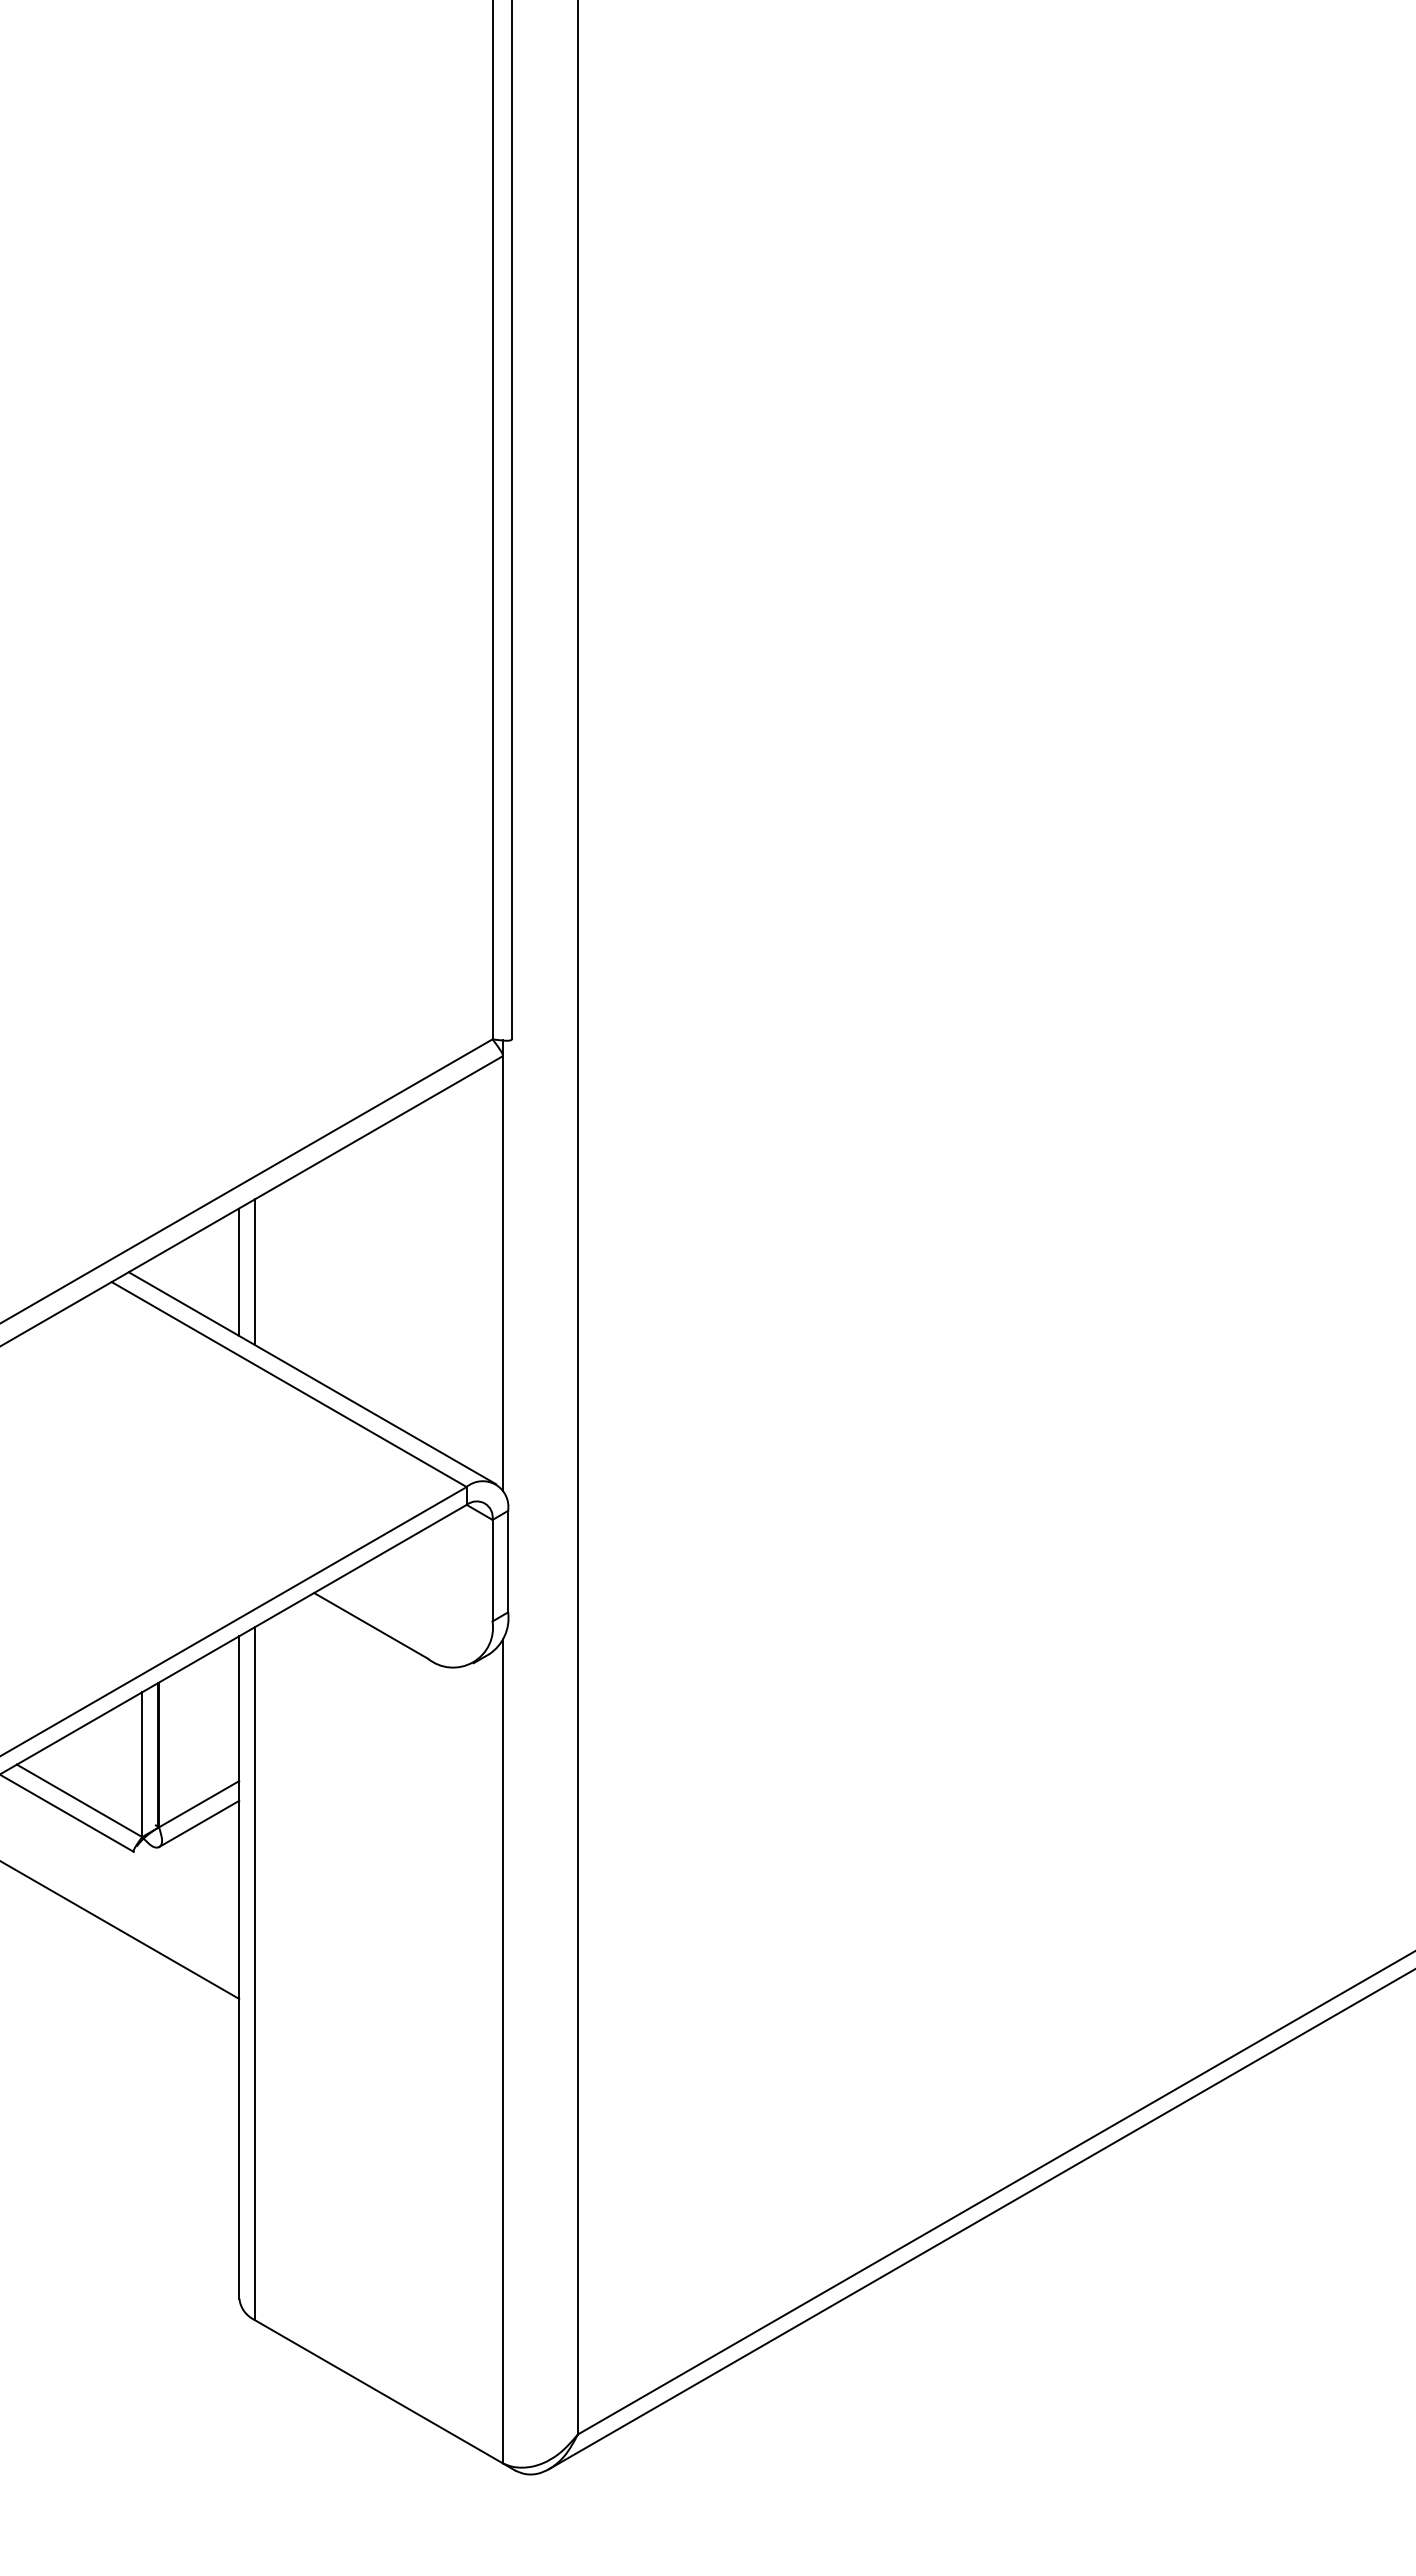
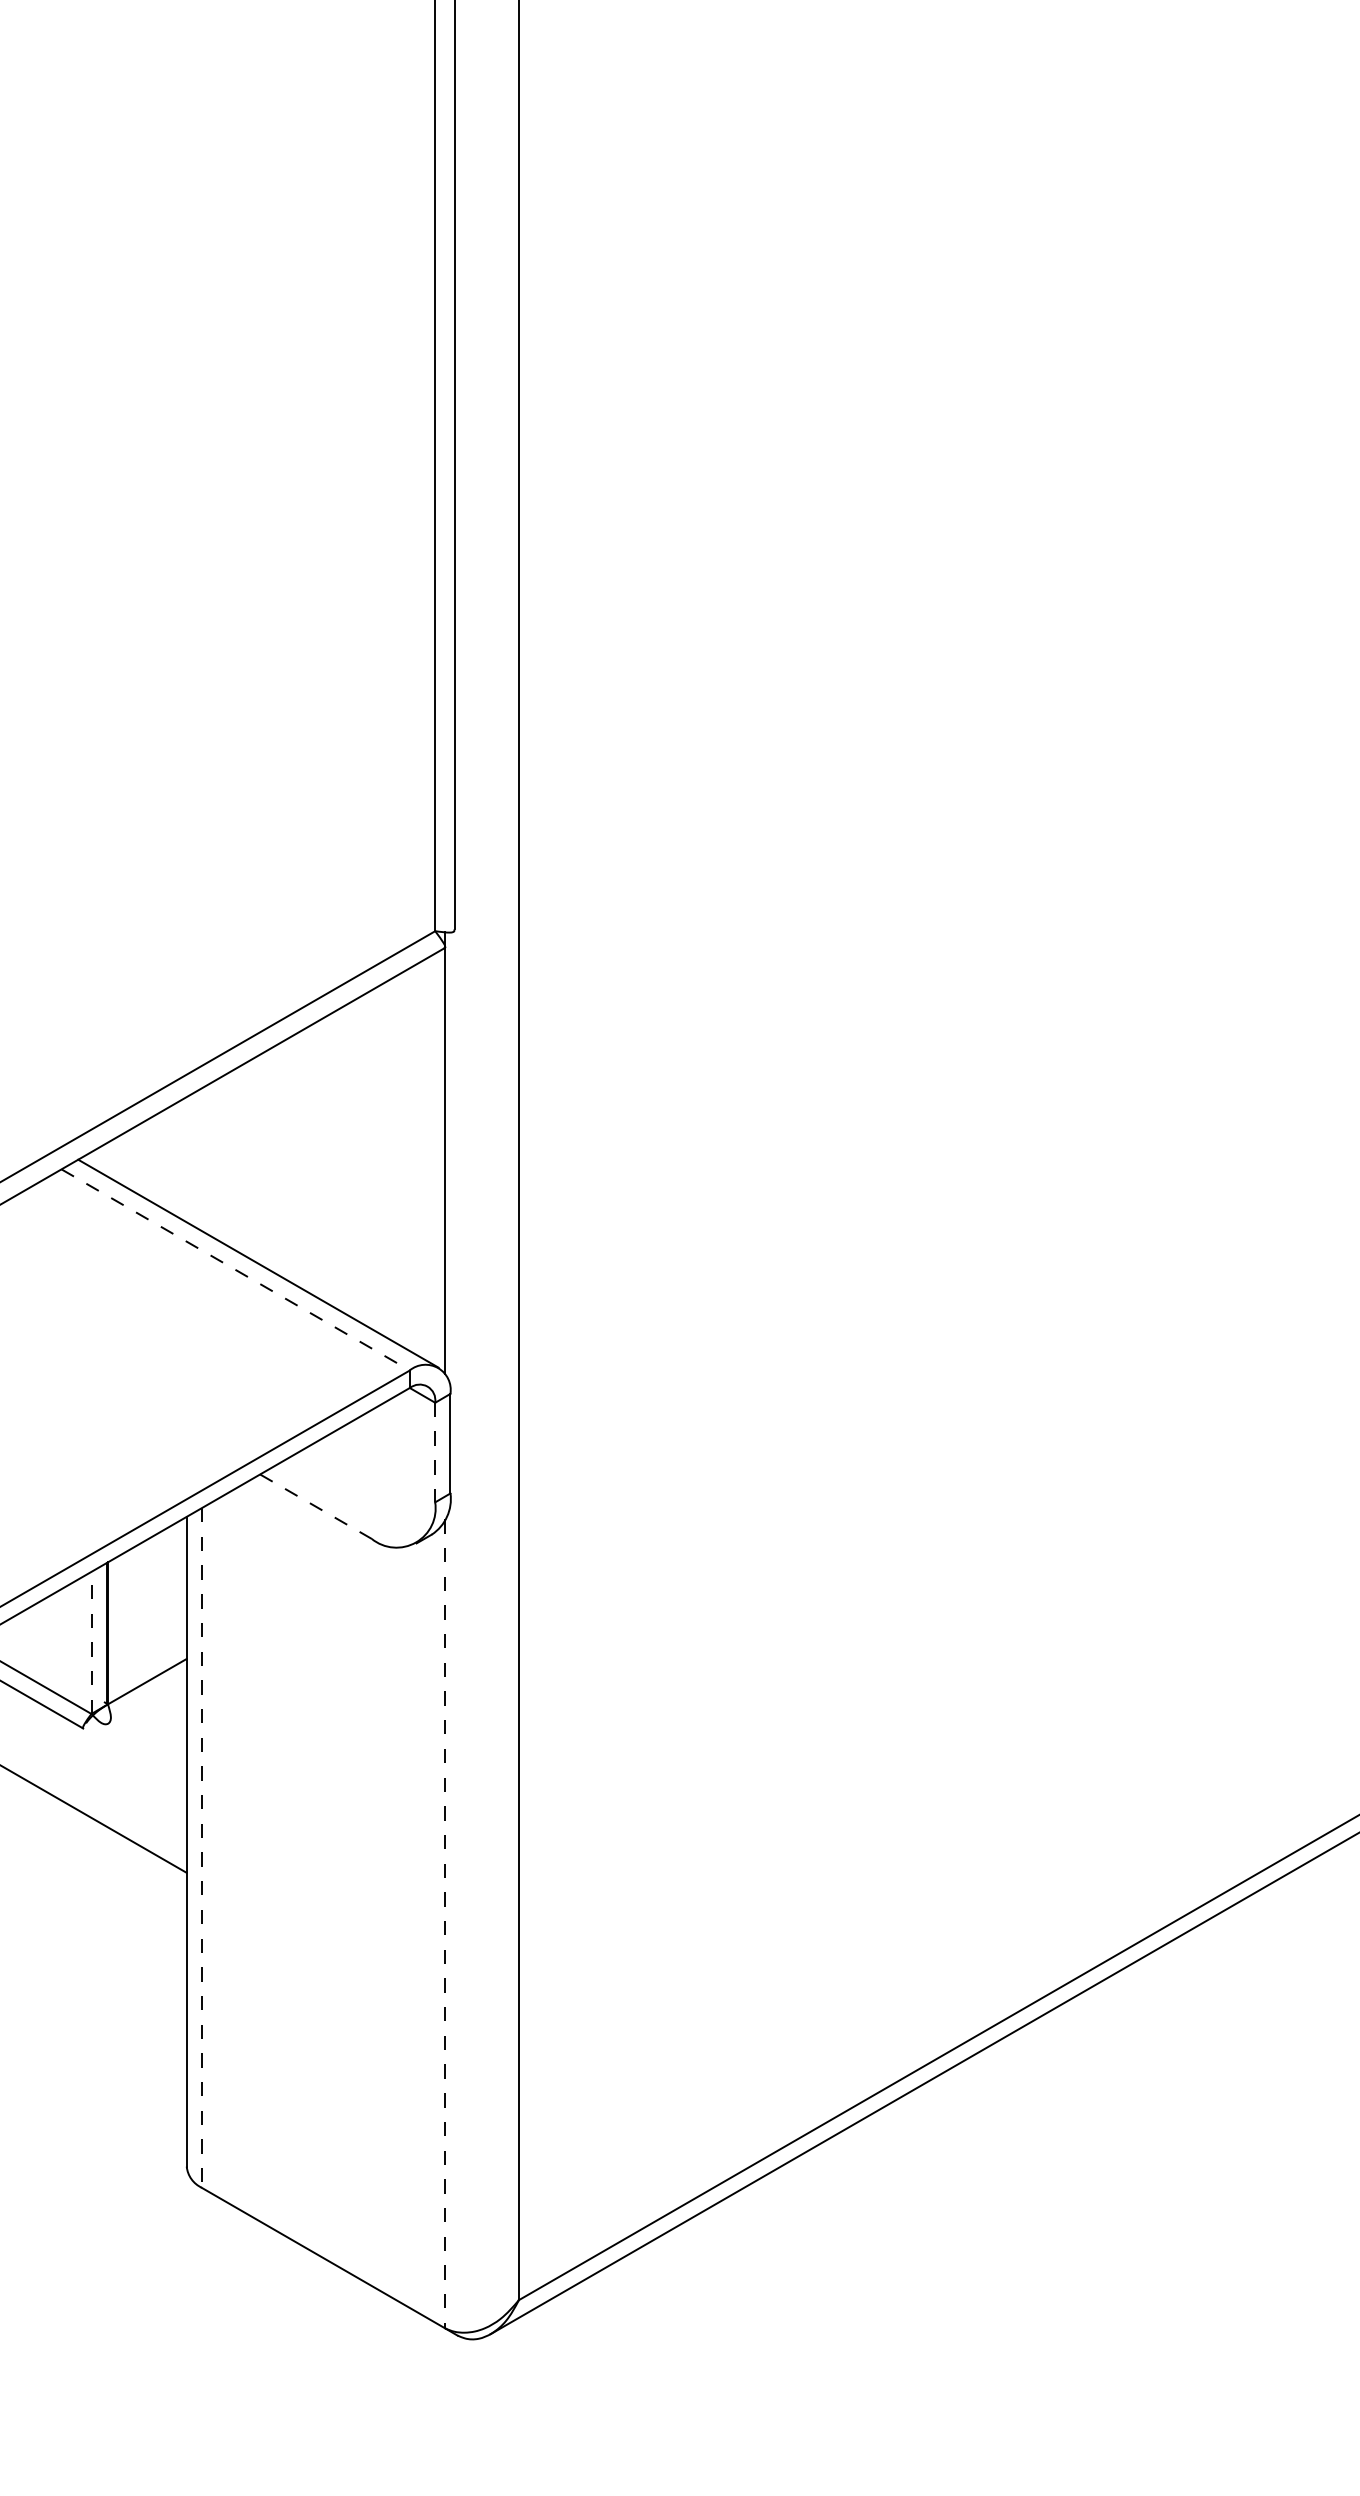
line: (254, 1271) -> (201, 1159), removed
line: (239, 1272) -> (186, 1159), removed
line: (289, 1384) -> (235, 1269), solid -> dashed
line: (492, 1570) -> (435, 1452), solid -> dashed
line: (371, 1625) -> (316, 1506), solid -> dashed
line: (142, 1764) -> (91, 1642), solid -> dashed
line: (199, 1823) -> (147, 1700), removed
line: (254, 1974) -> (201, 1848), solid -> dashed
line: (502, 2051) -> (444, 1924), solid -> dashed

